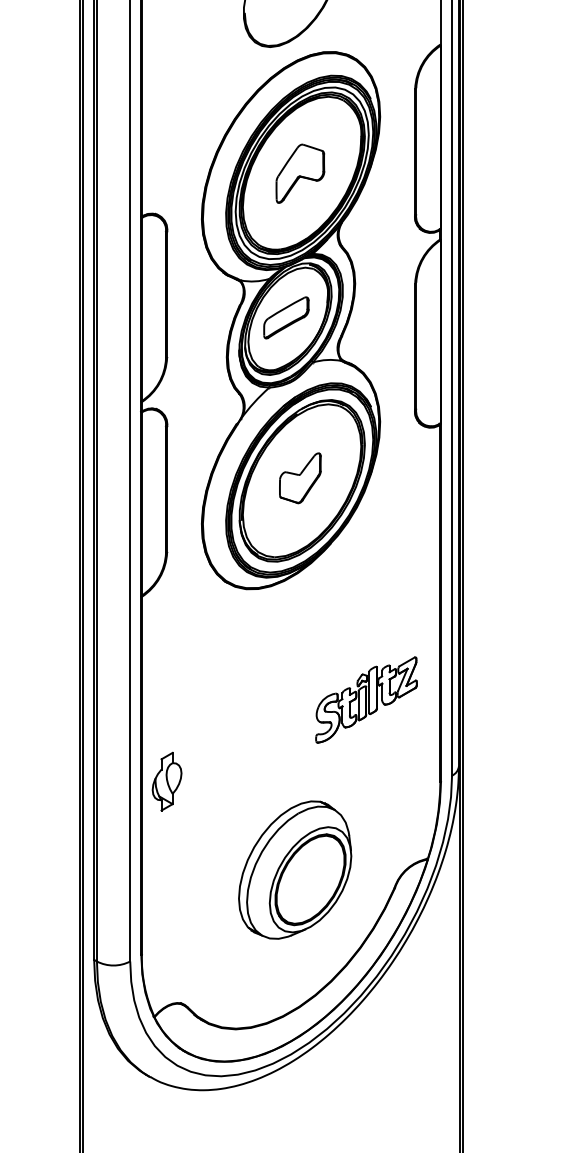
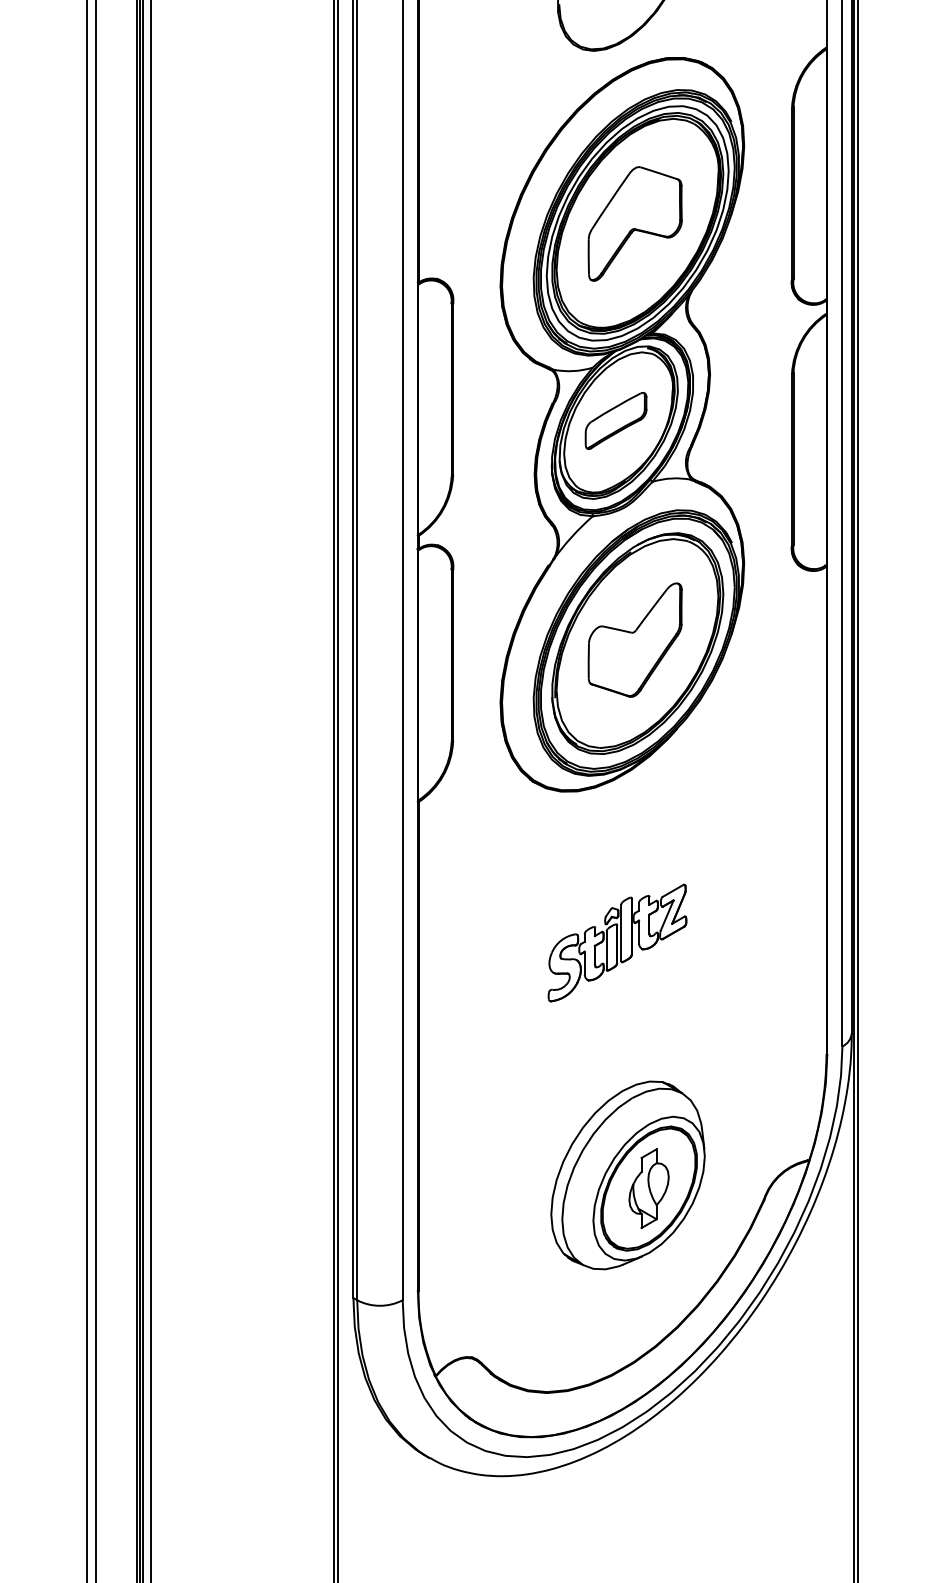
part: (299, 173) -> (634, 223), size x1.43
part: (299, 477) -> (634, 639), size x1.67
part: (366, 699) -> (617, 942), moved
part: (166, 781) -> (648, 1188), moved

